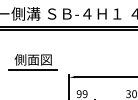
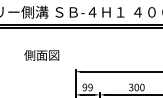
line: (32, 69) -> (41, 64), removed

